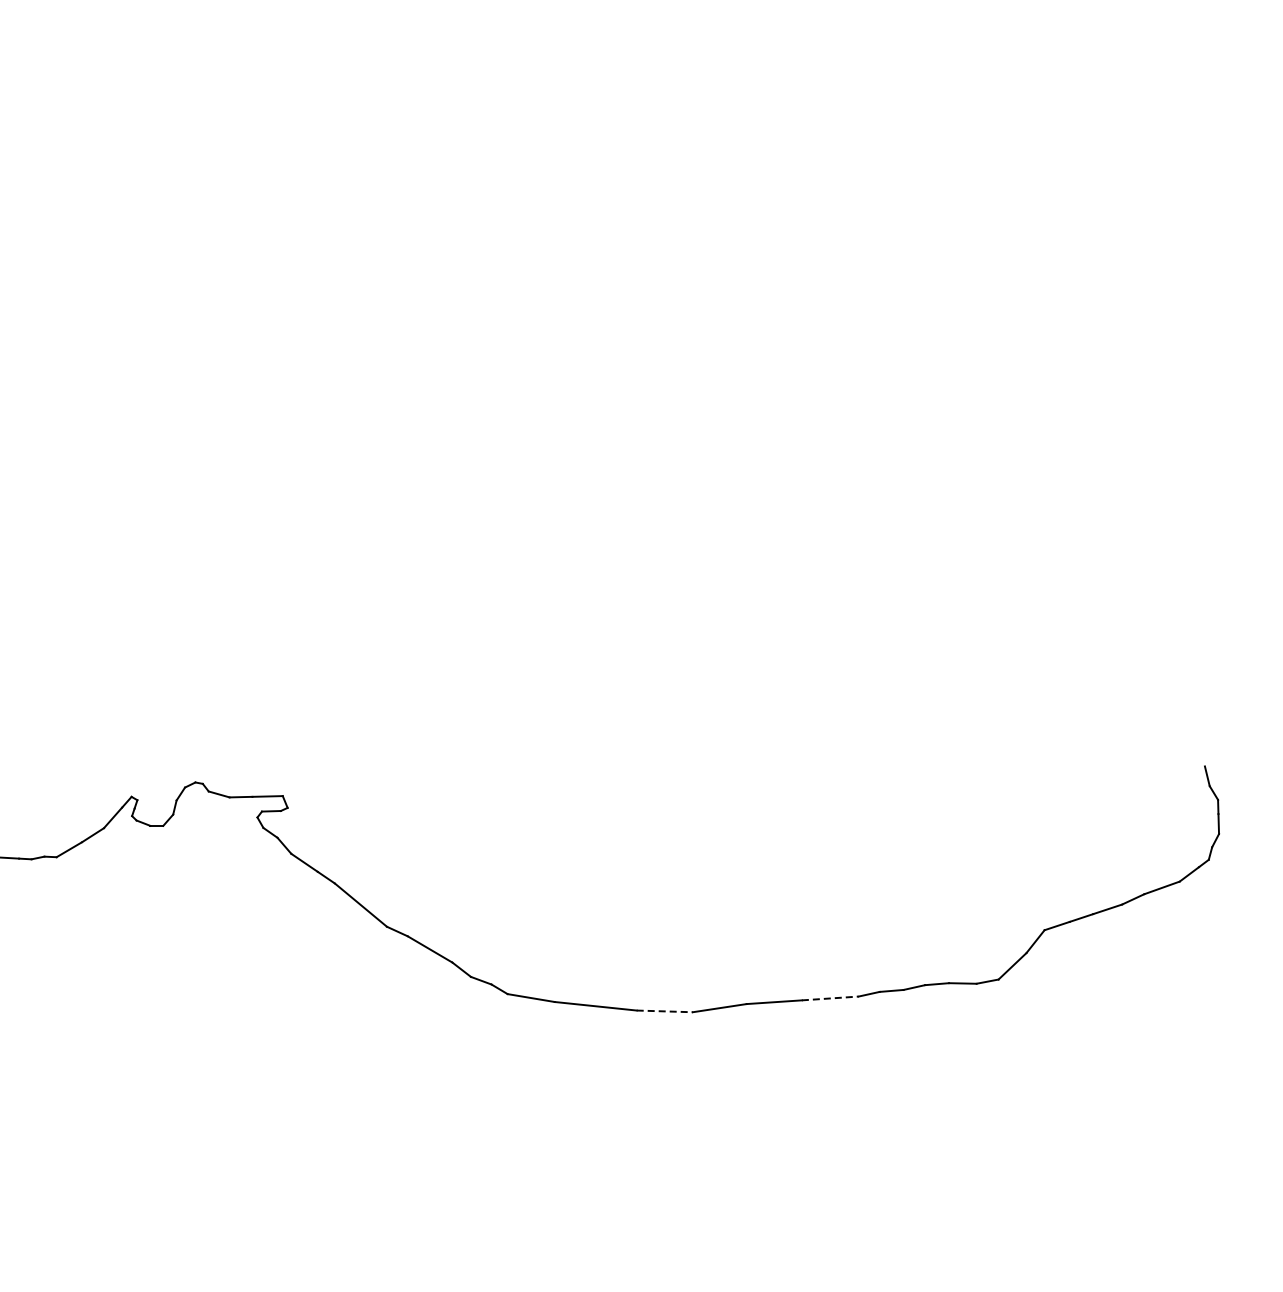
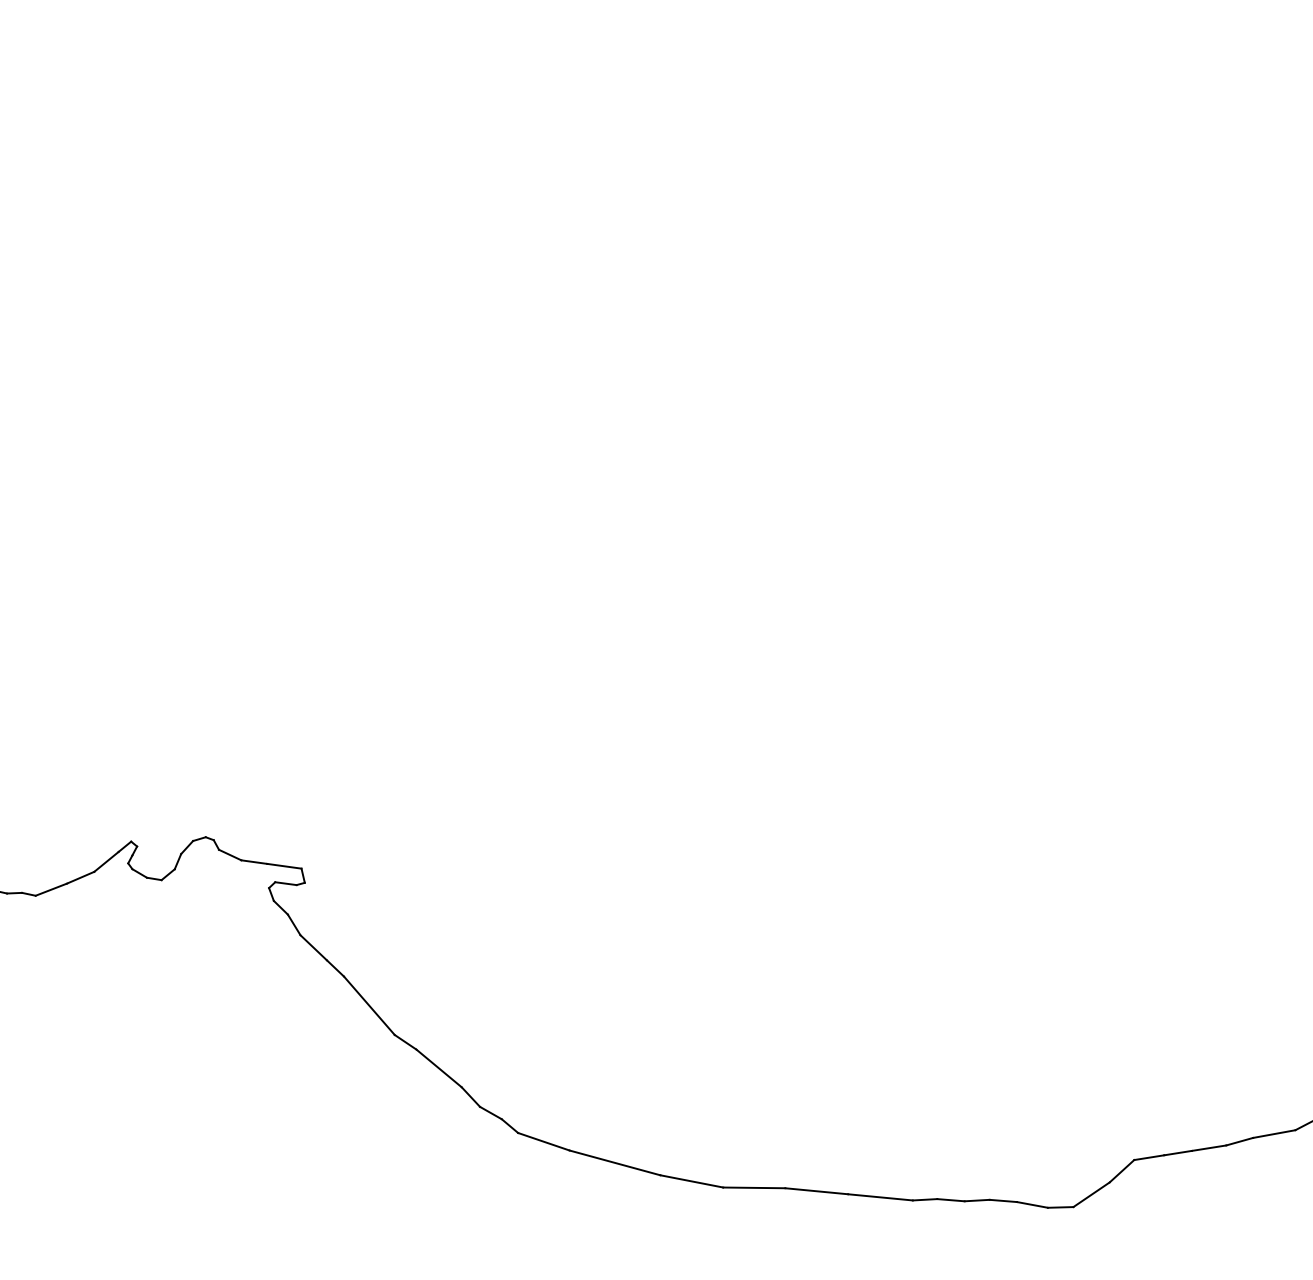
line: (830, 998) -> (880, 1197), dashed -> solid
line: (665, 1011) -> (692, 1181), dashed -> solid

